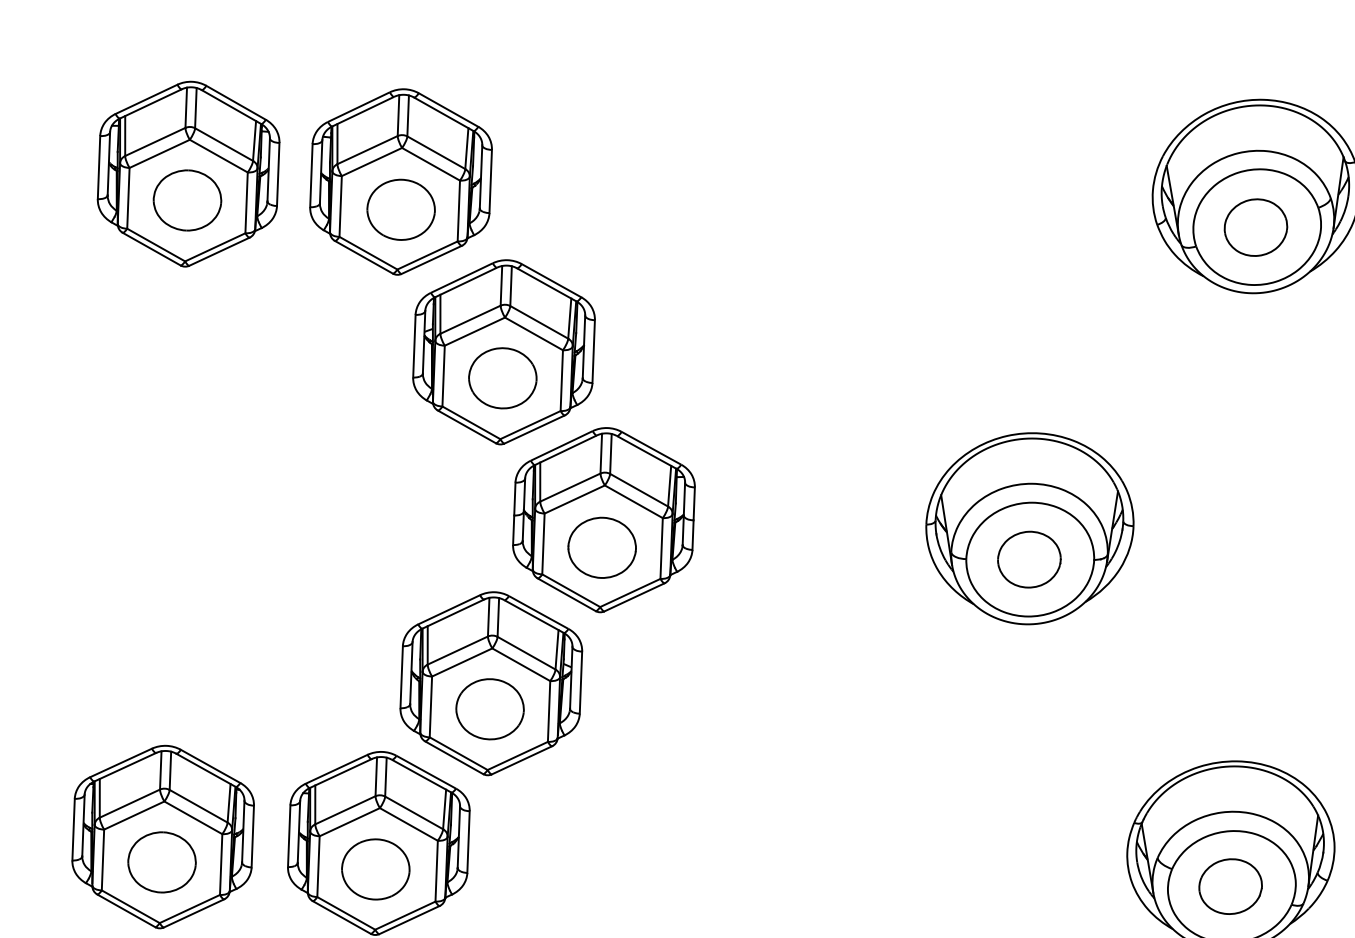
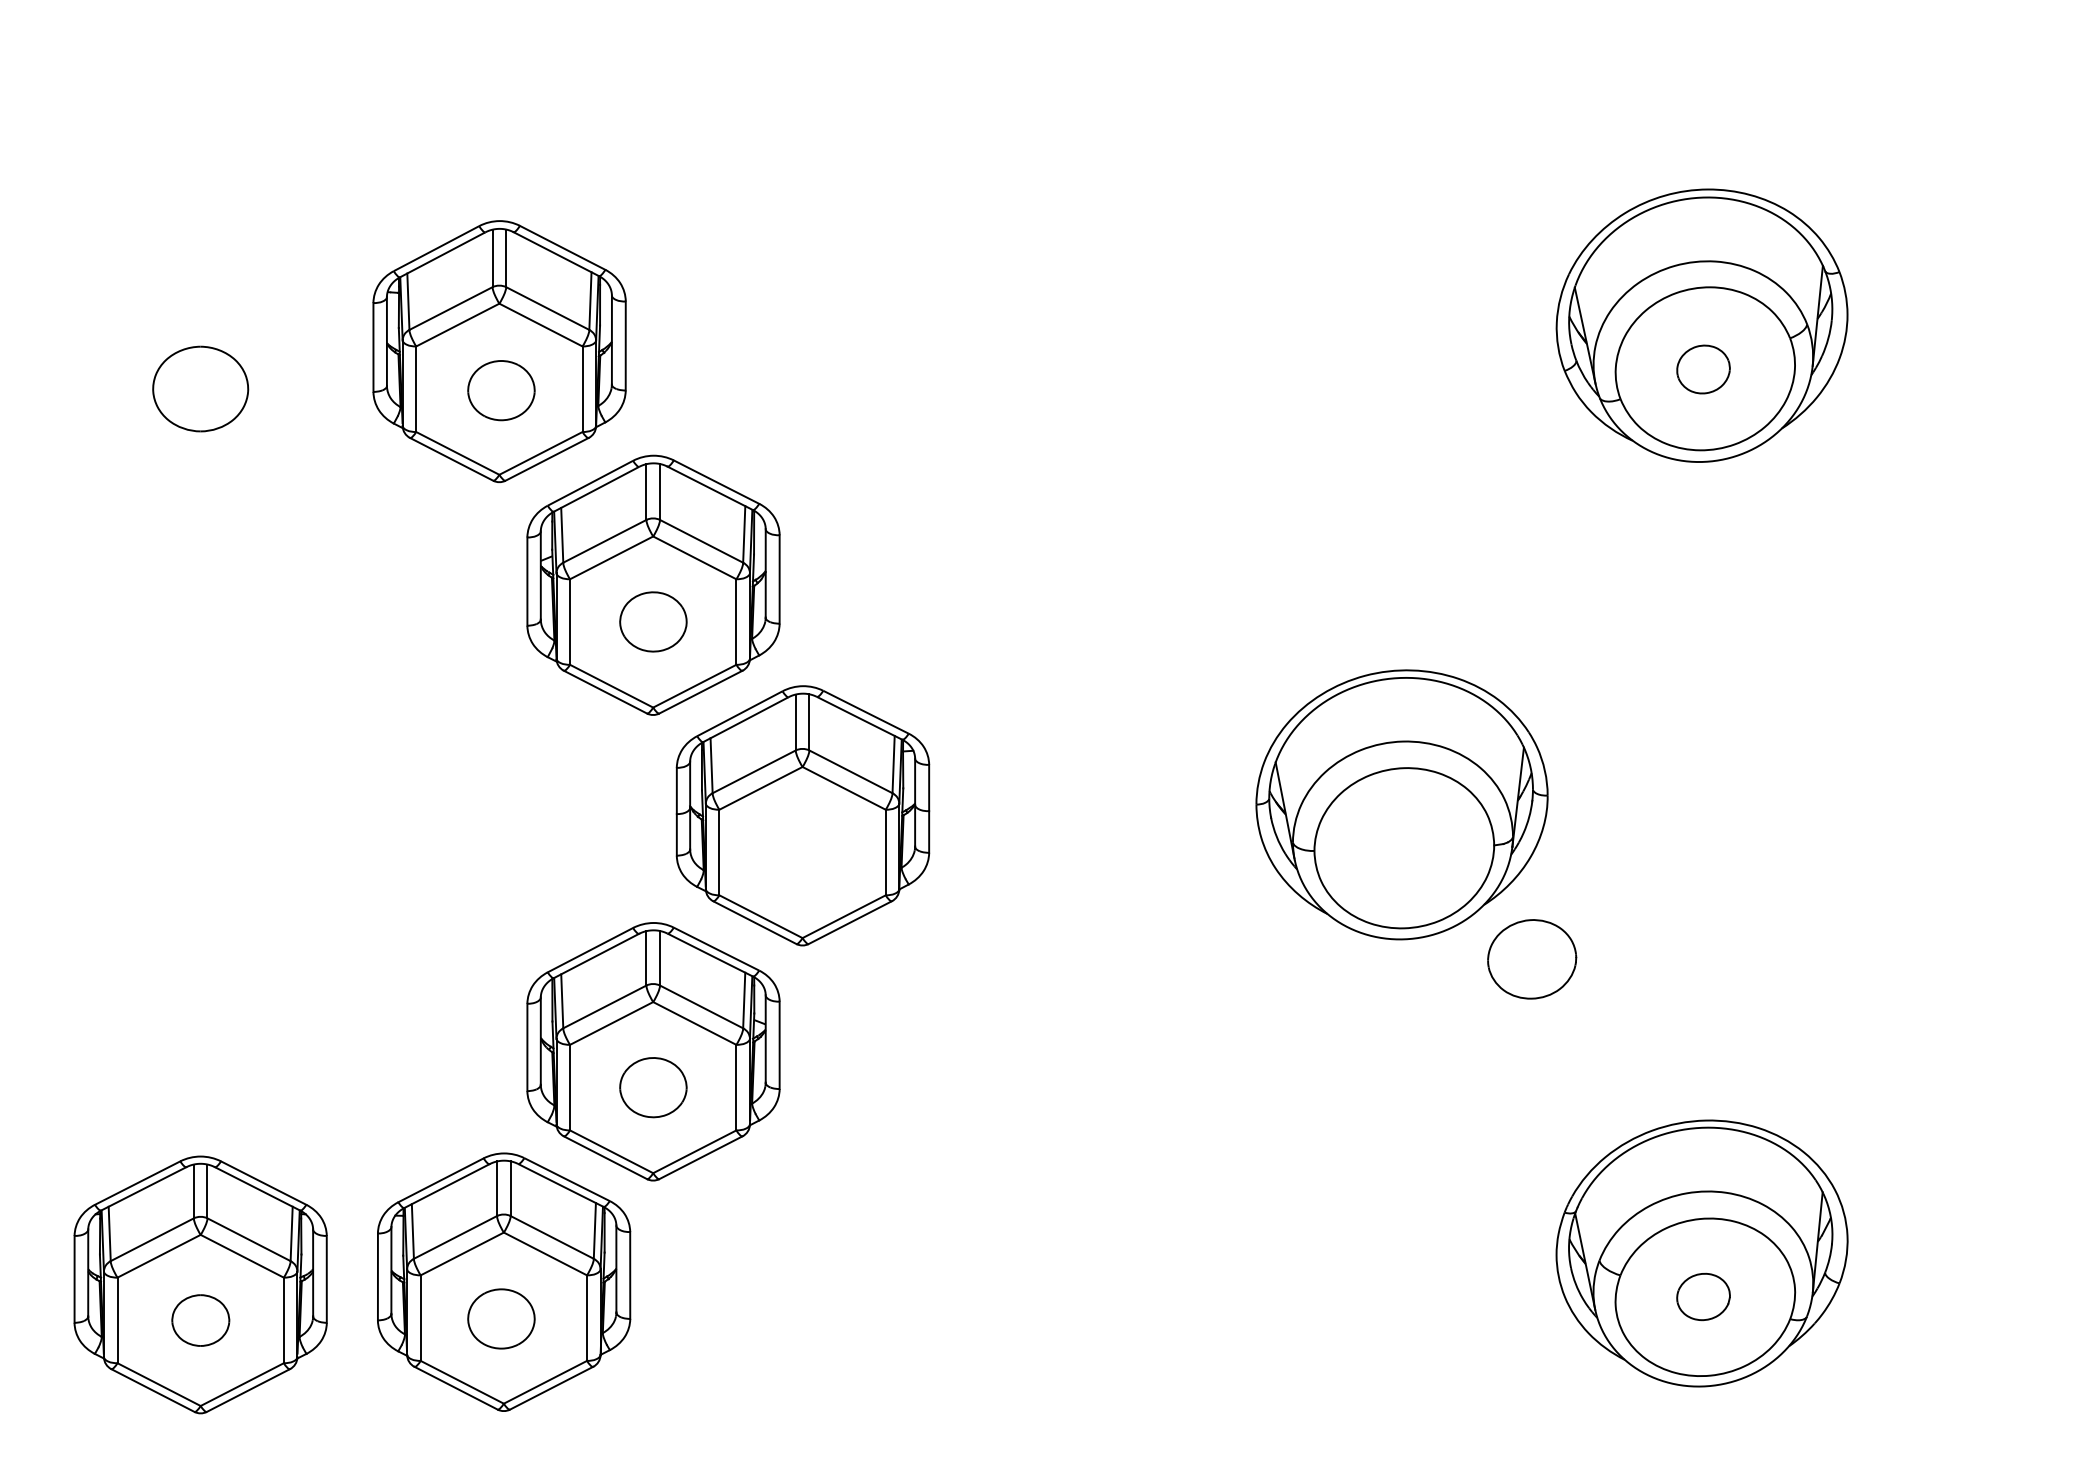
part: (188, 173) -> (200, 351), removed
part: (401, 209) -> (501, 390), size x0.7
part: (1255, 227) -> (1703, 369), size x0.6
part: (502, 378) -> (653, 621), size x0.7
part: (601, 547) -> (801, 854), removed
part: (1029, 559) -> (1532, 959), moved
part: (490, 709) -> (653, 1087), size x0.7
part: (161, 862) -> (200, 1320), size x0.6
part: (375, 869) -> (501, 1318), size x0.7
part: (1230, 886) -> (1703, 1296), size x0.6

